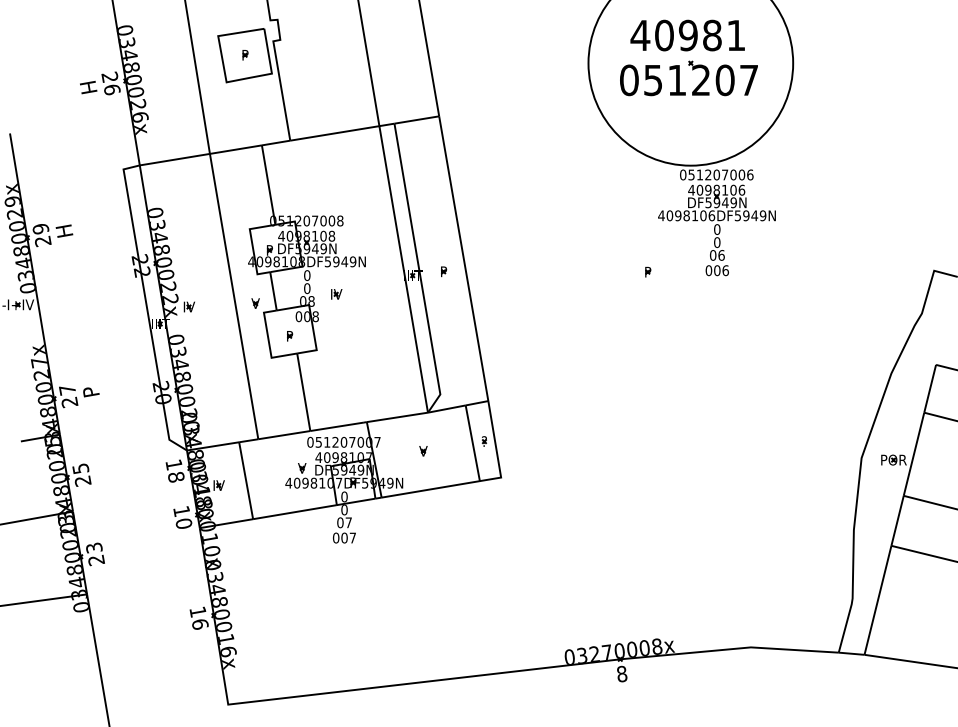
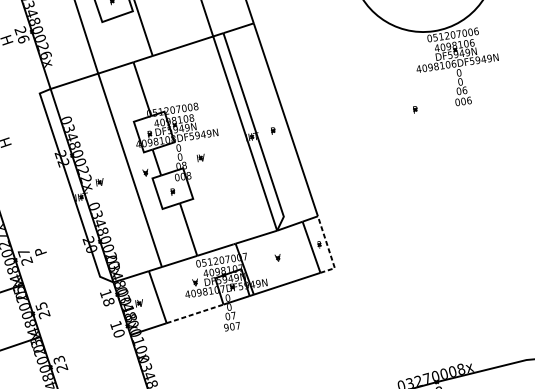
line: (496, 450) -> (328, 249), solid -> dashed
line: (295, 512) -> (195, 314), solid -> dashed
text: (335, 538) -> (226, 327), 007 -> 907

